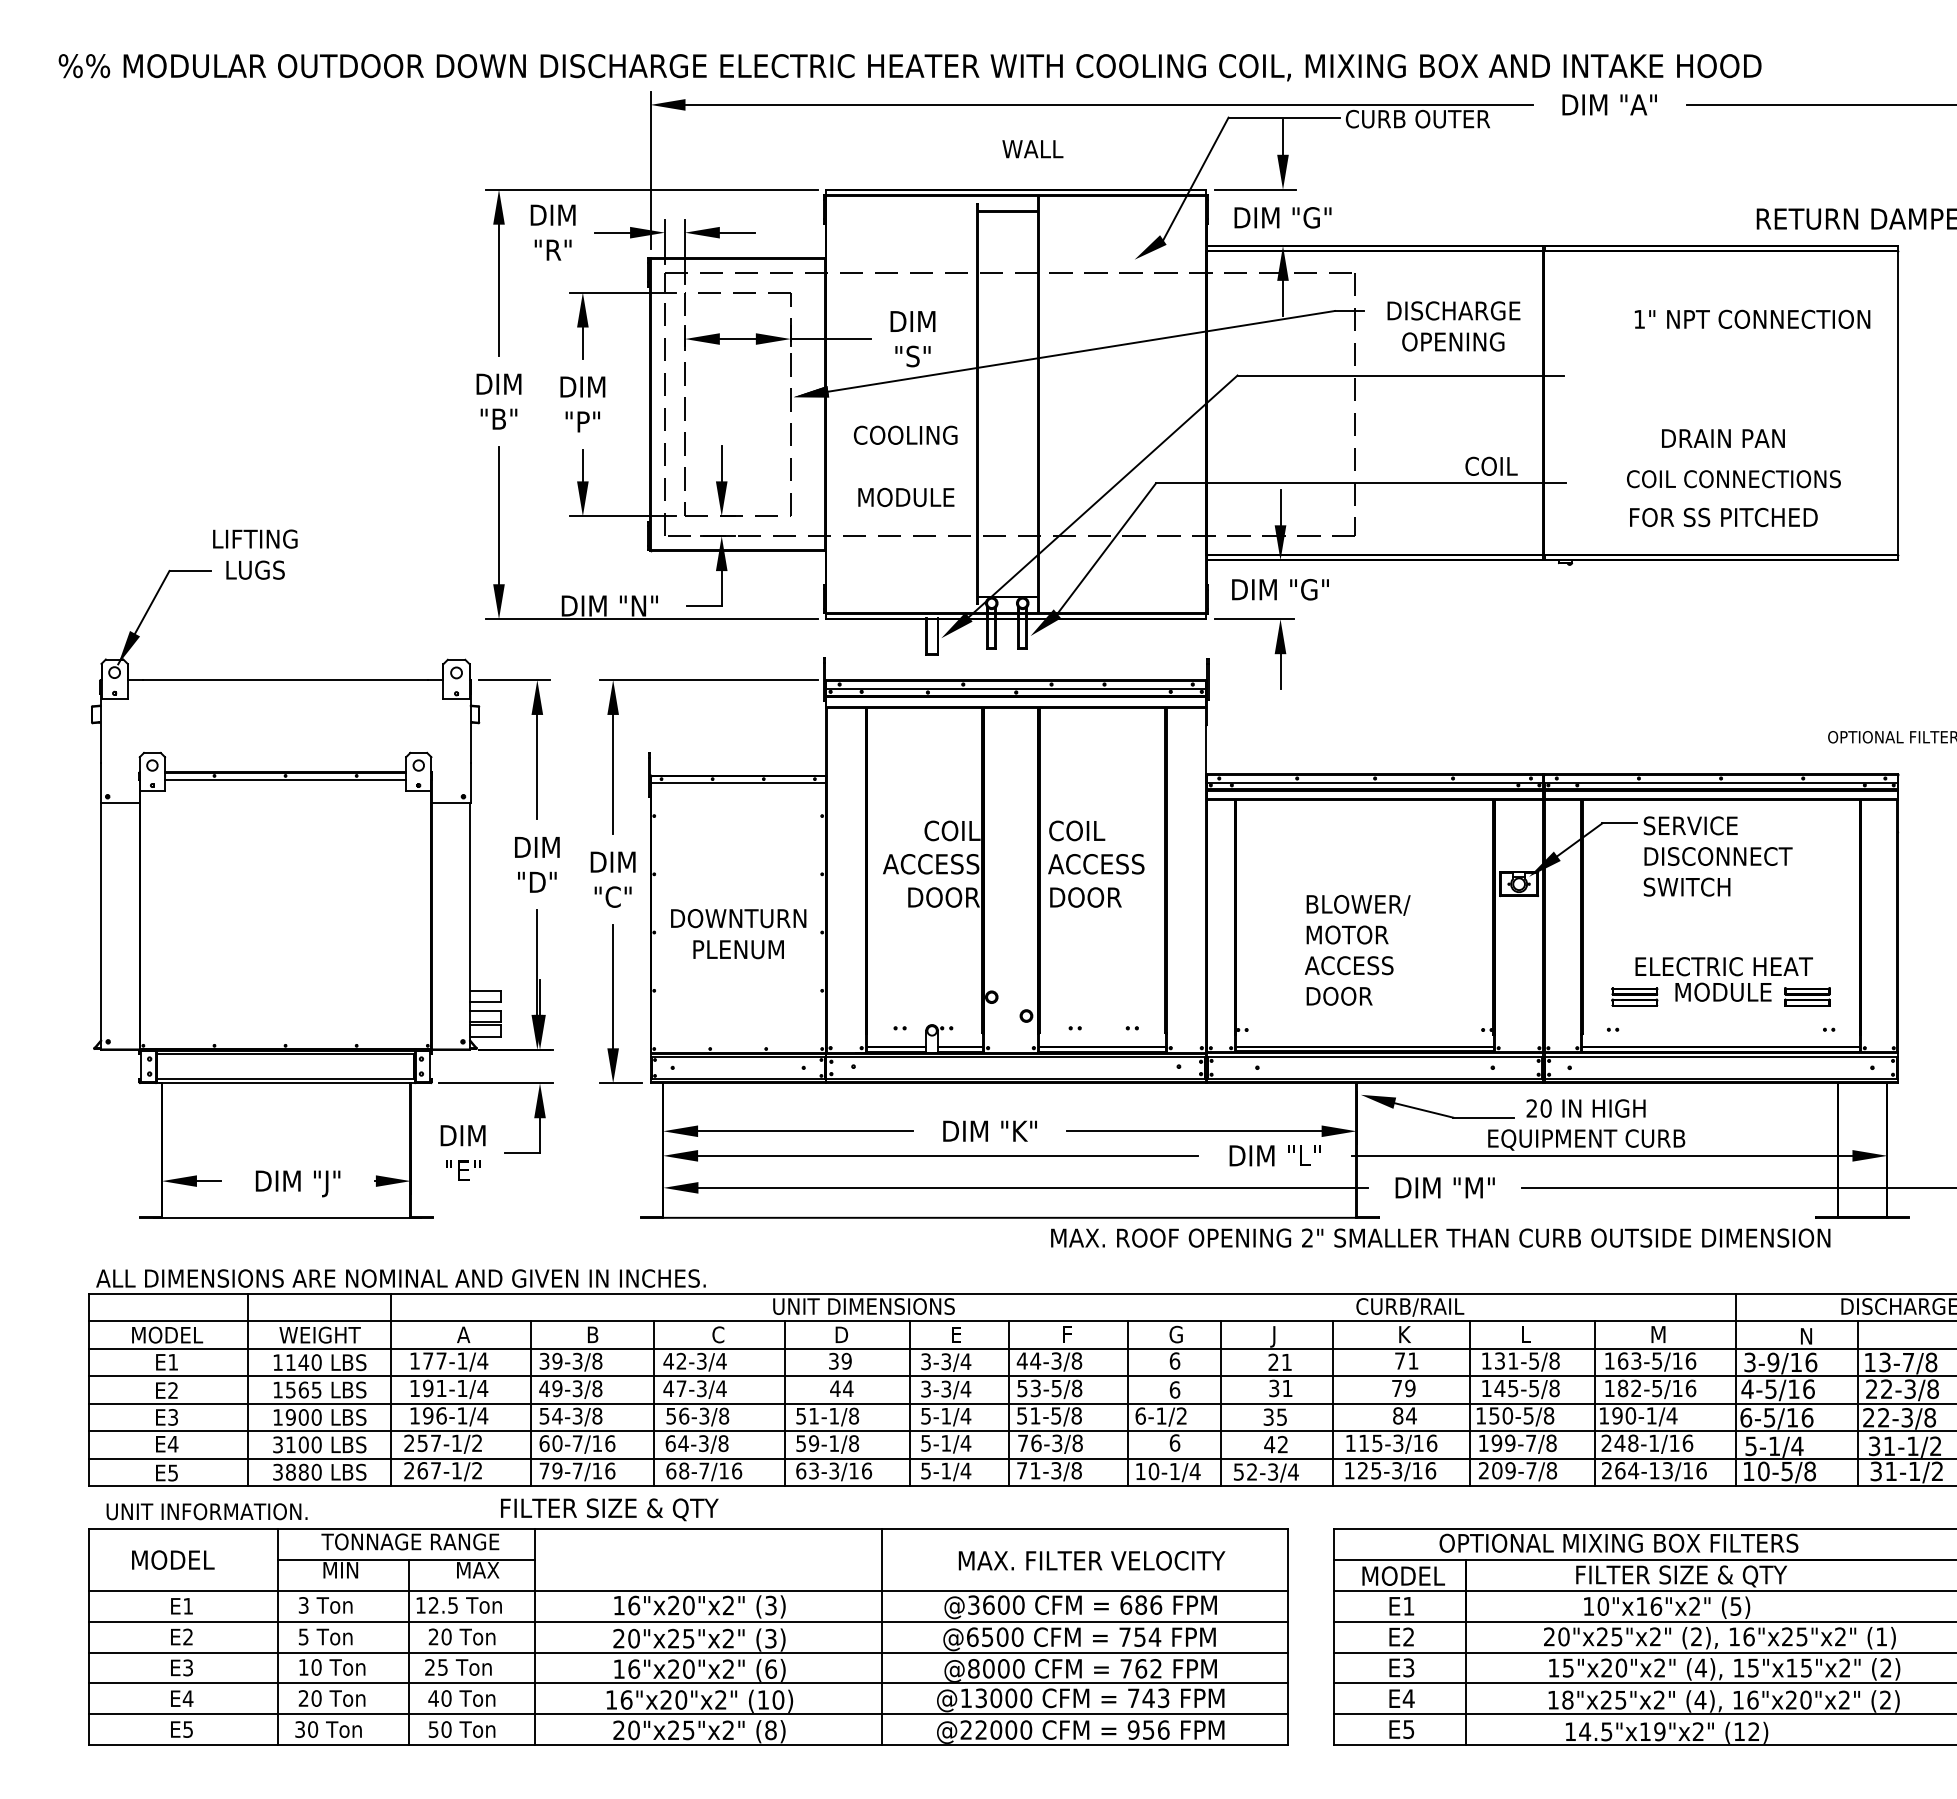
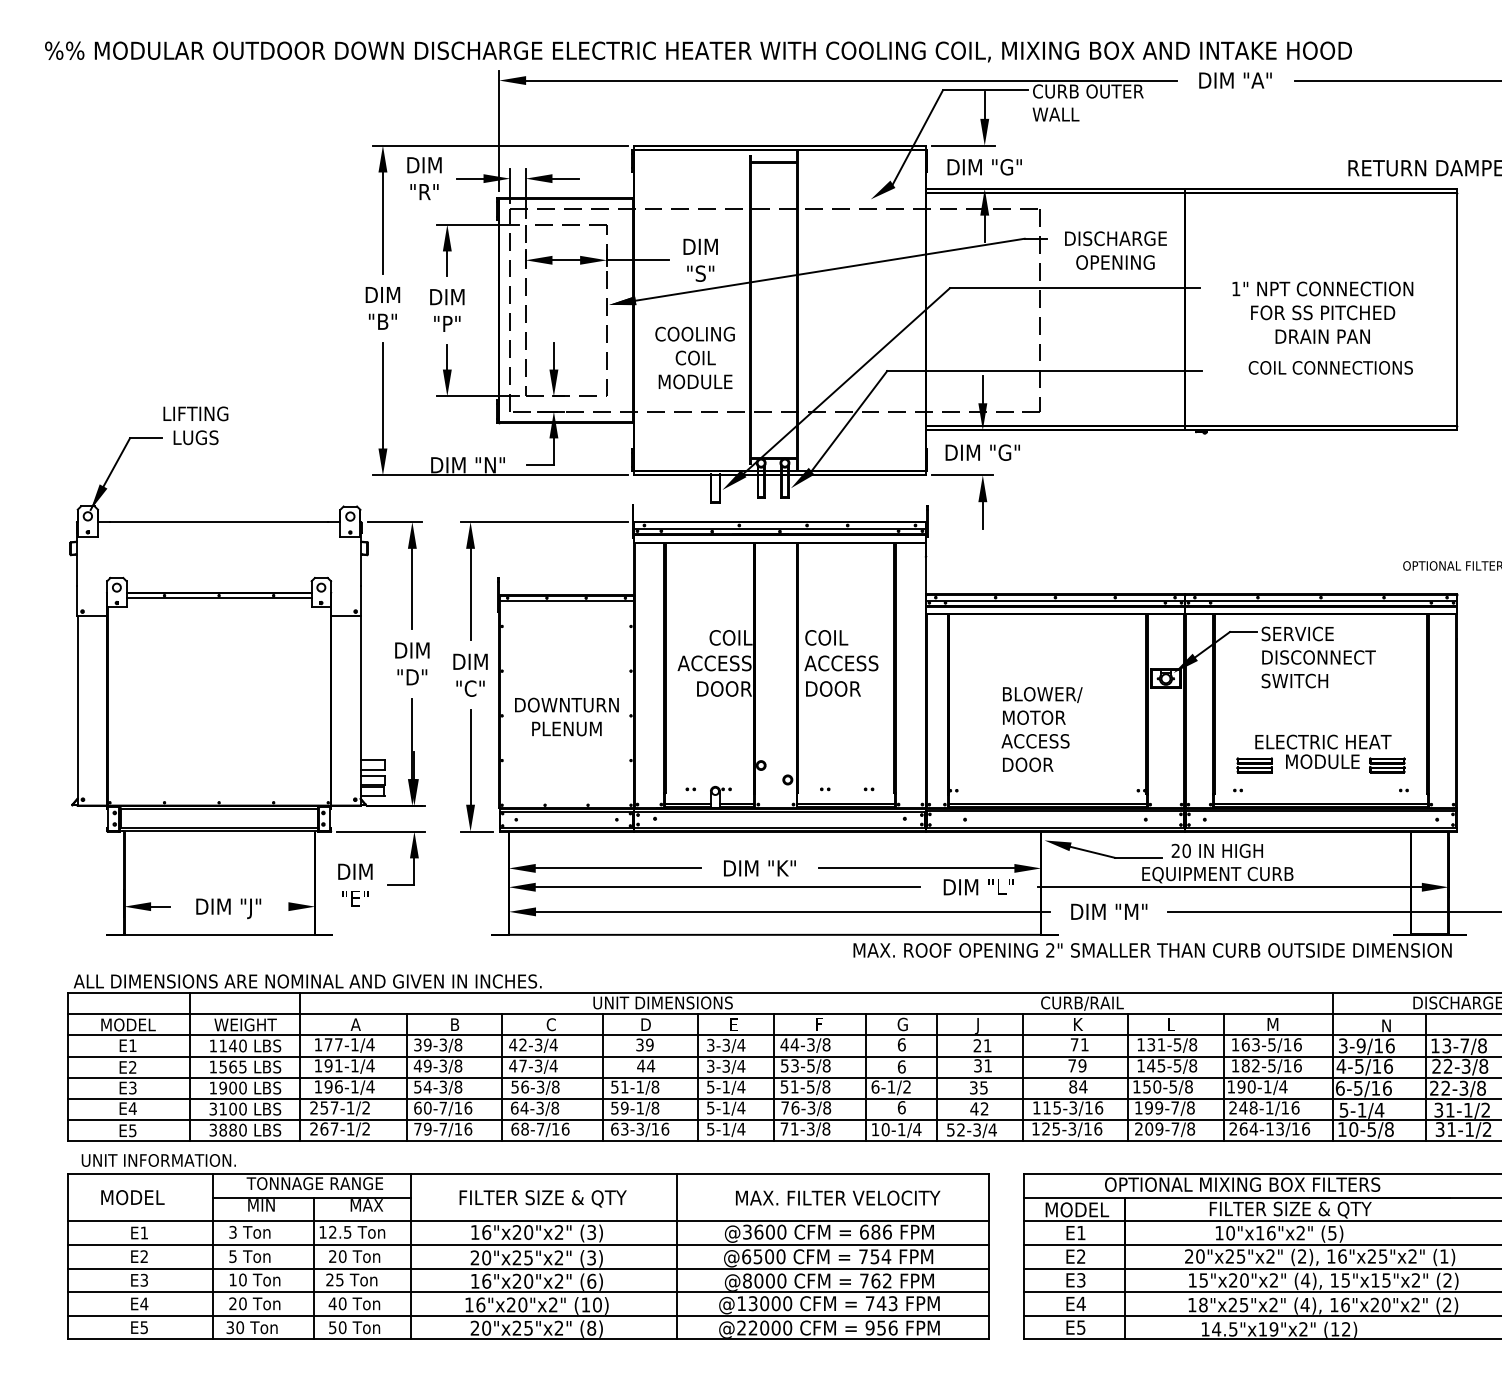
text: (1032, 149) -> (1055, 114), moved
text: (1752, 318) -> (1322, 288), moved
text: (1491, 465) -> (695, 357), moved
text: (1723, 517) -> (1322, 312), moved
text: (1440, 1237) -> (1152, 949), moved
text: (609, 1509) -> (542, 1198), moved

